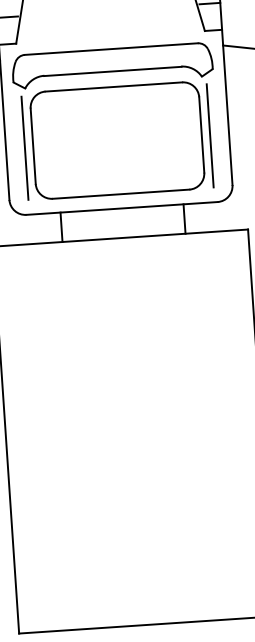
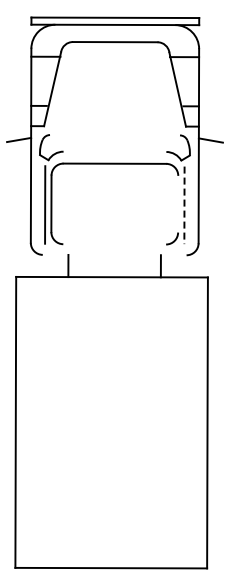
line: (112, 49) -> (115, 135), removed
line: (112, 70) -> (114, 151), removed
line: (202, 133) -> (178, 203), removed
line: (210, 136) -> (184, 205), solid -> dashed
line: (120, 194) -> (114, 244), removed
line: (121, 207) -> (114, 254), removed

